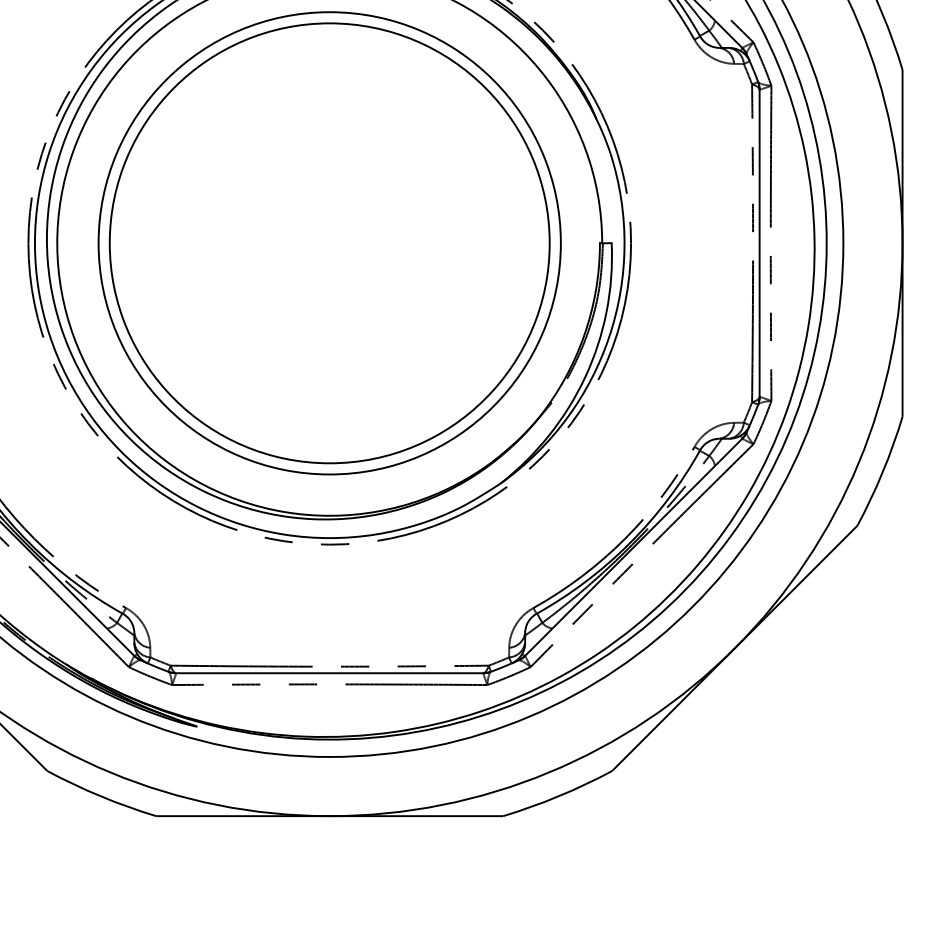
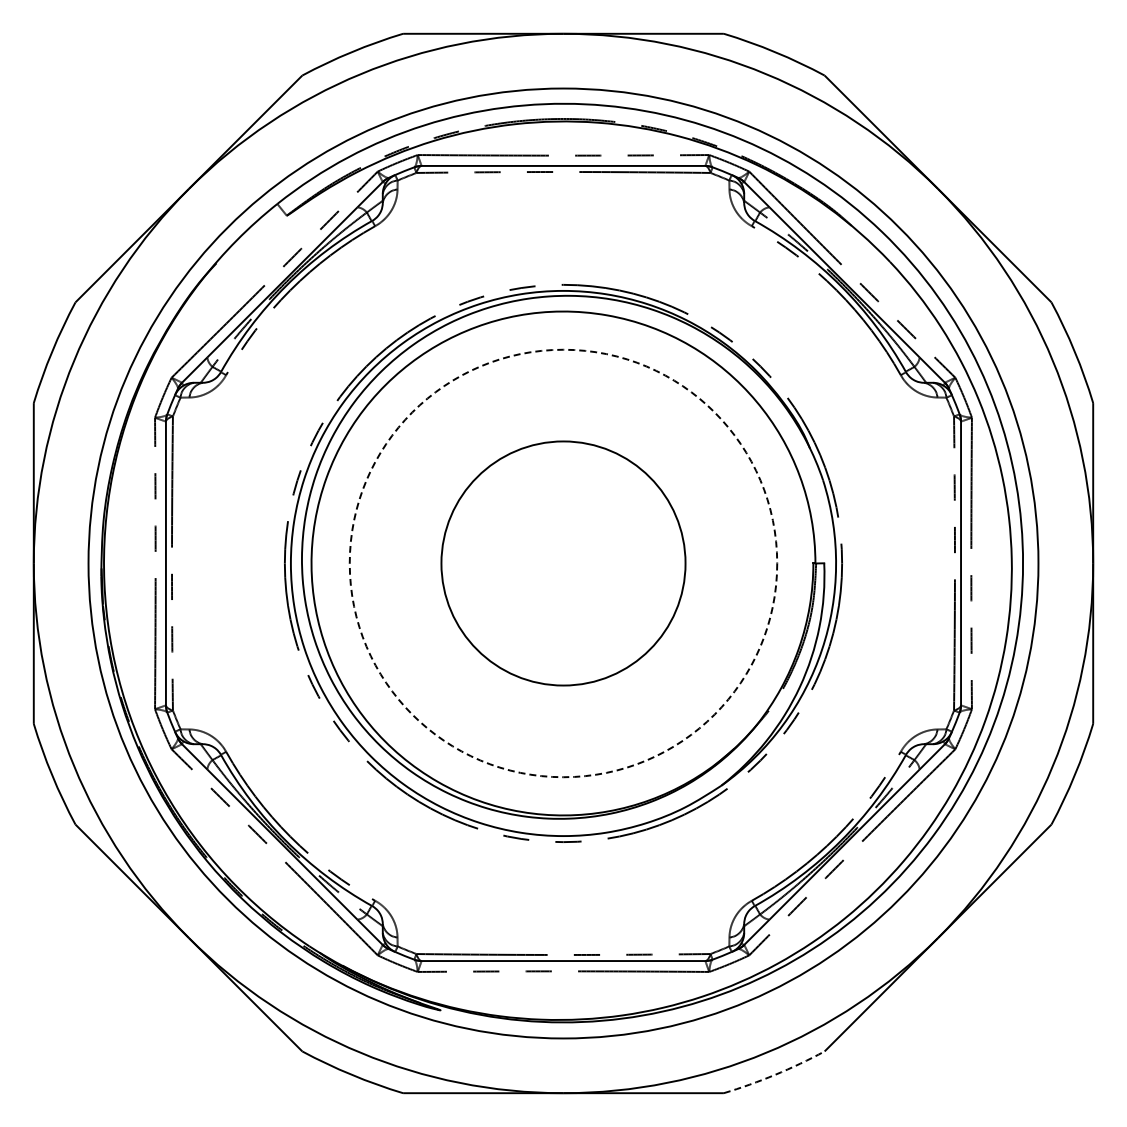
circle: (329, 243) -> (563, 563), size x0.6
circle: (329, 243) -> (563, 563), solid -> dashed
arc: (559, 795) -> (775, 1074), solid -> dashed

